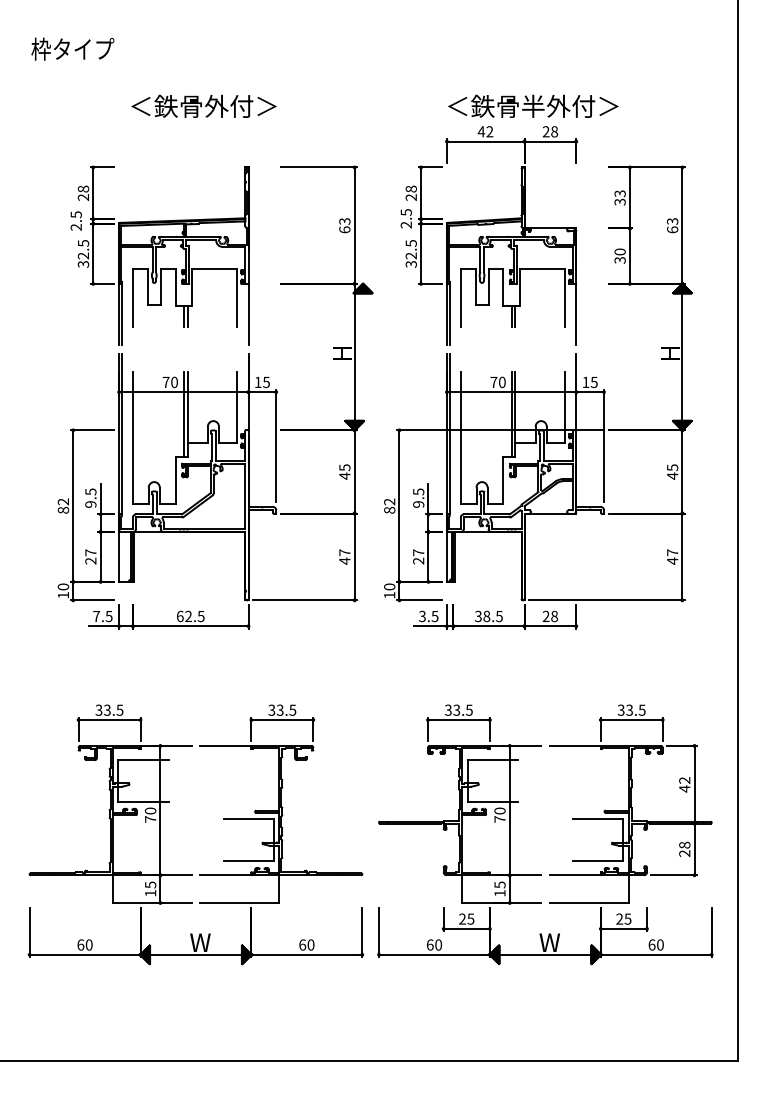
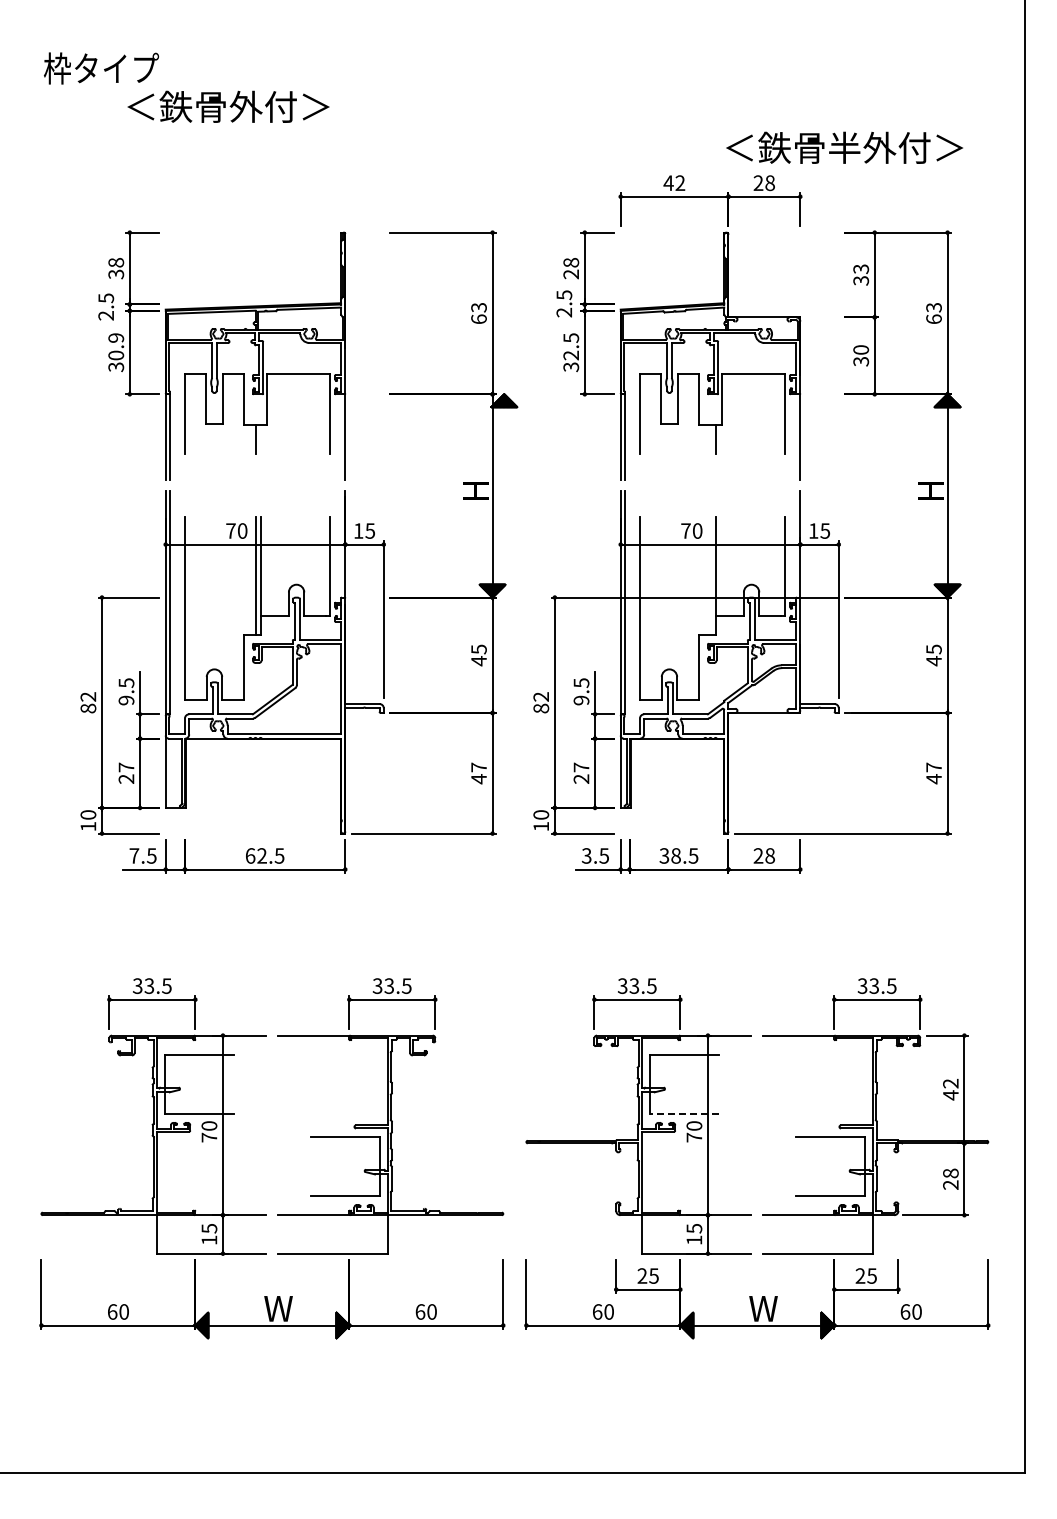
text: (204, 106) -> (228, 106), moved
text: (533, 106) -> (844, 147), moved
text: (83, 197) -> (116, 274), 28 -> 38
text: (83, 249) -> (116, 346), 32.5 -> 30.9
line: (187, 316) -> (260, 439), removed
line: (511, 316) -> (710, 439), removed
line: (511, 414) -> (710, 575), removed
line: (492, 802) -> (684, 1113), solid -> dashed

